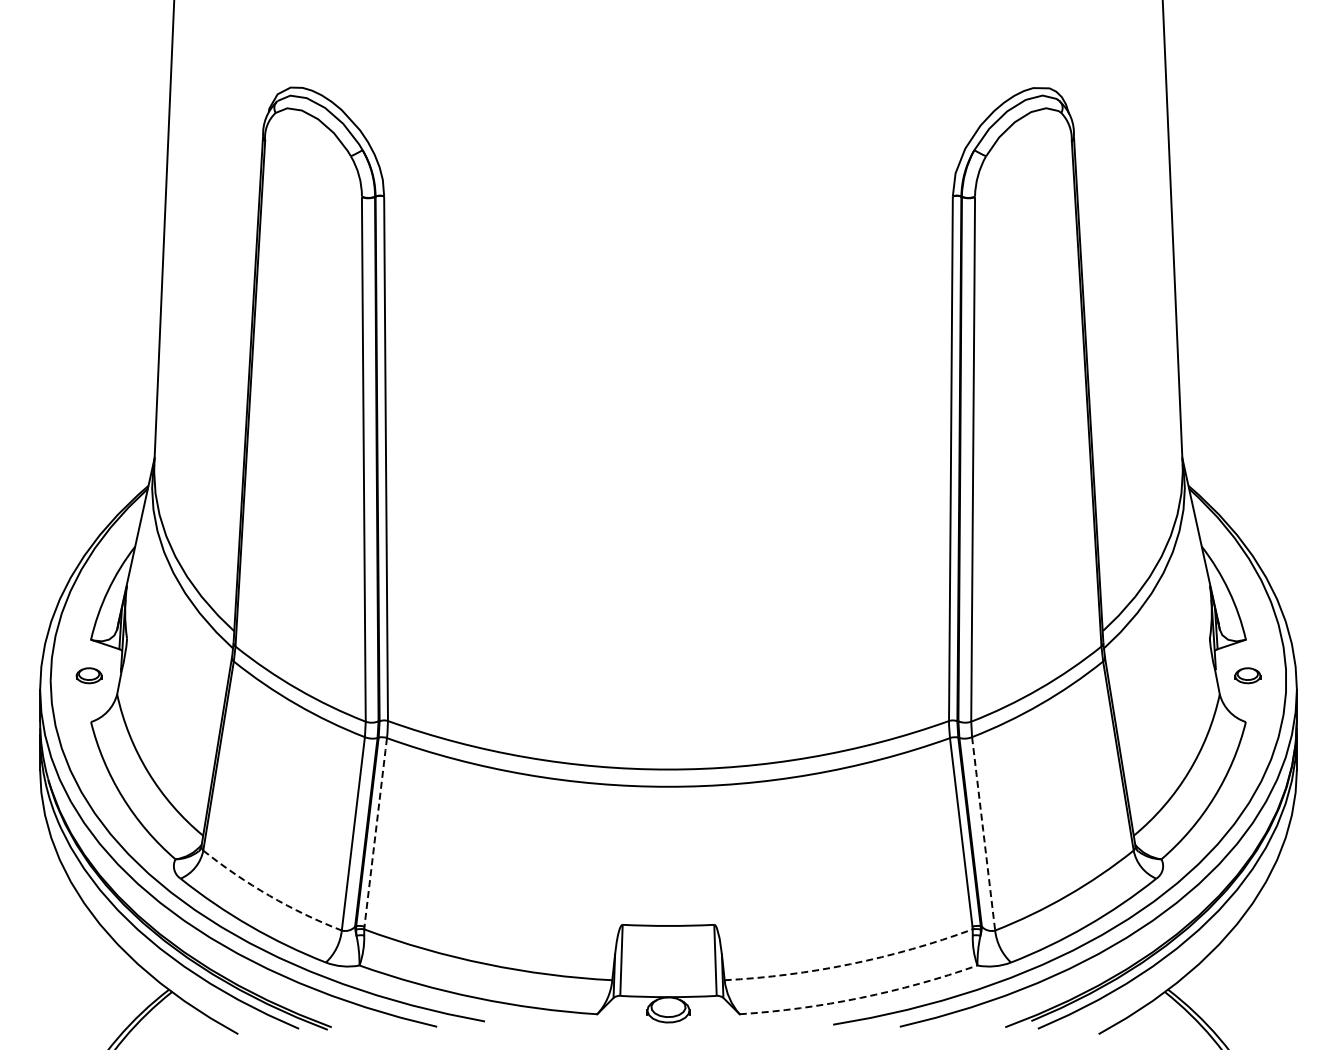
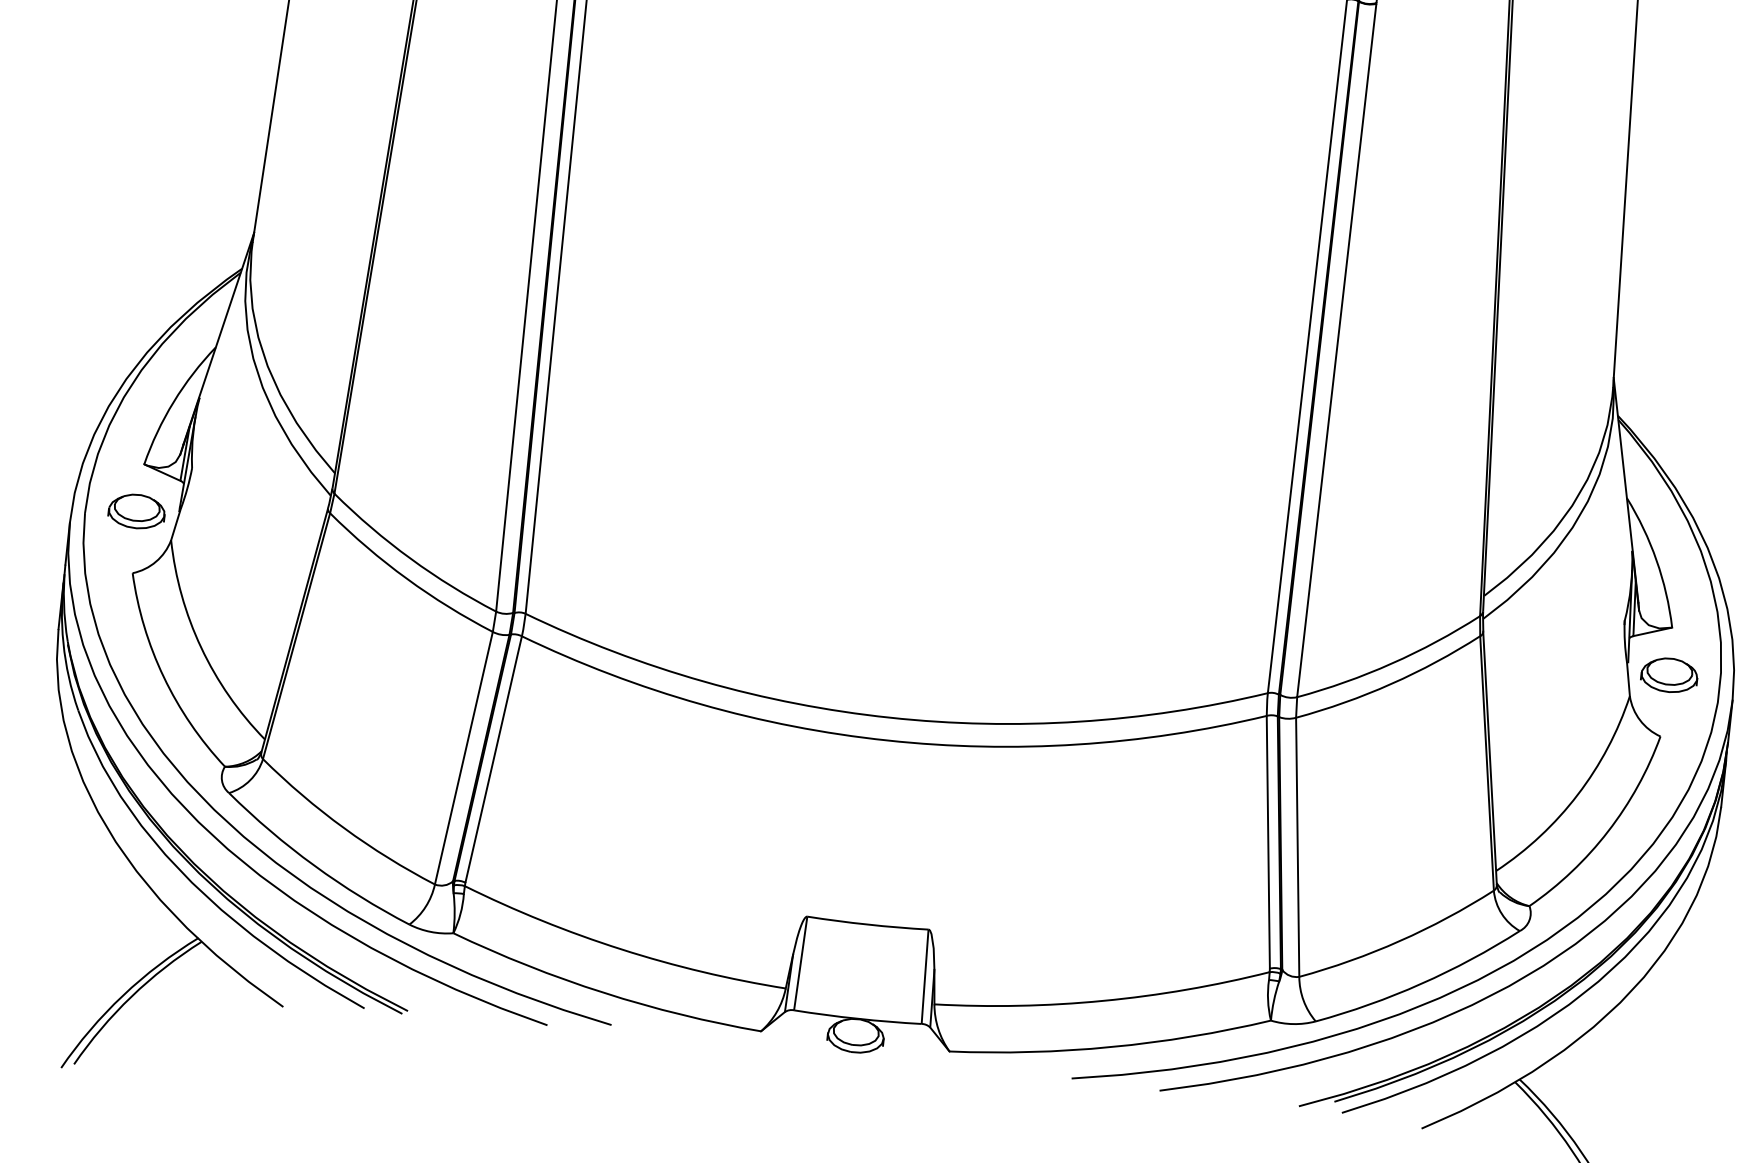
part: (88, 675) -> (135, 511), size x1.67
part: (1247, 675) -> (1669, 675), size x1.67
line: (375, 830) -> (493, 756), dashed -> solid
line: (983, 832) -> (1297, 845), dashed -> solid
arc: (269, 895) -> (344, 827), dashed -> solid
arc: (850, 964) -> (1103, 1001), dashed -> solid
arc: (860, 998) -> (1111, 1047), dashed -> solid

